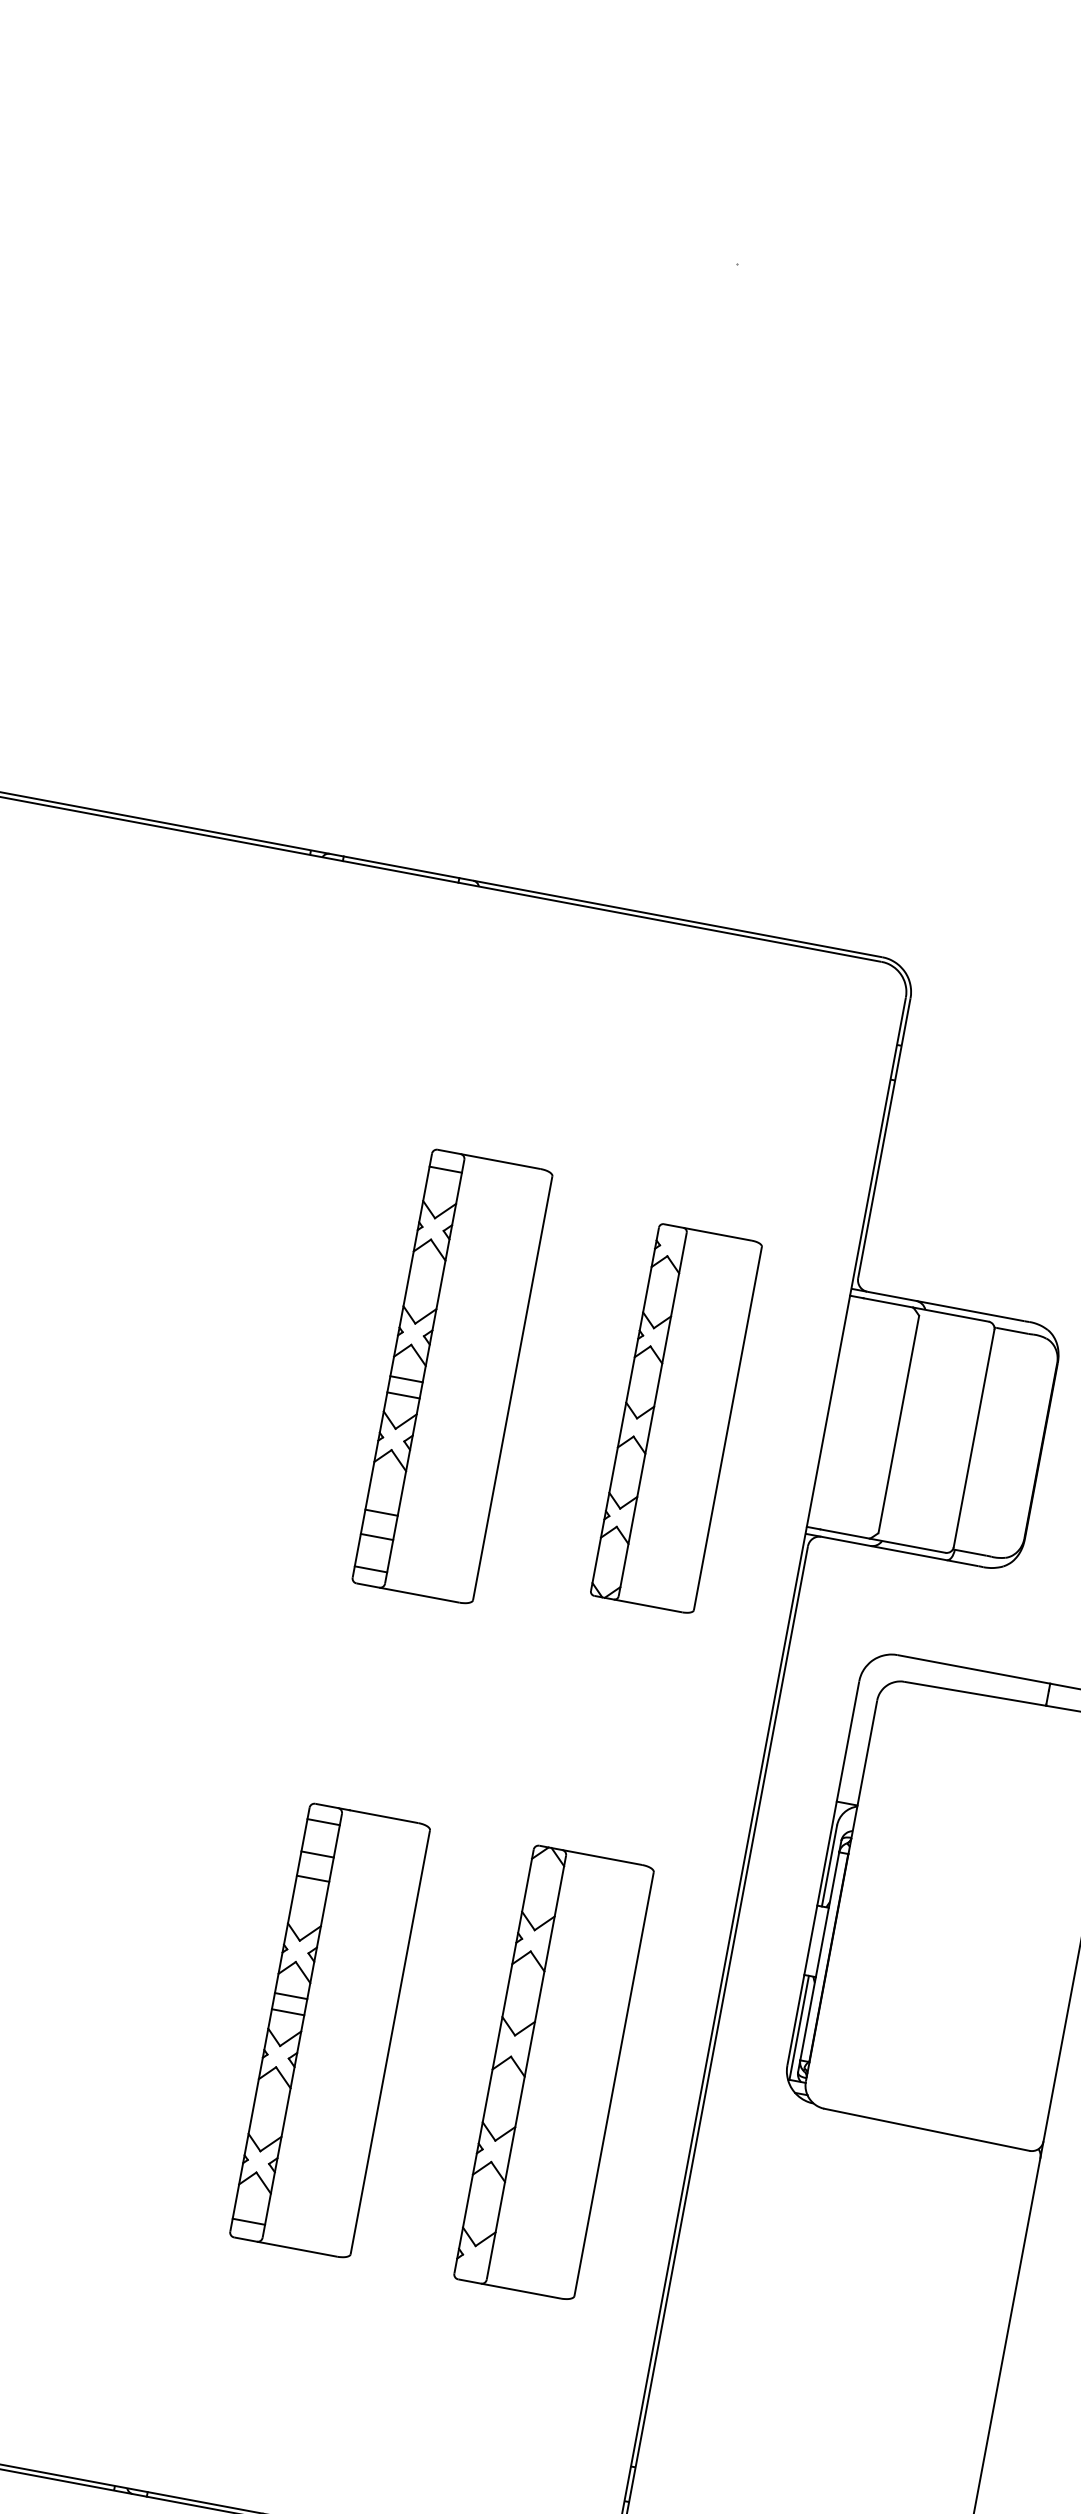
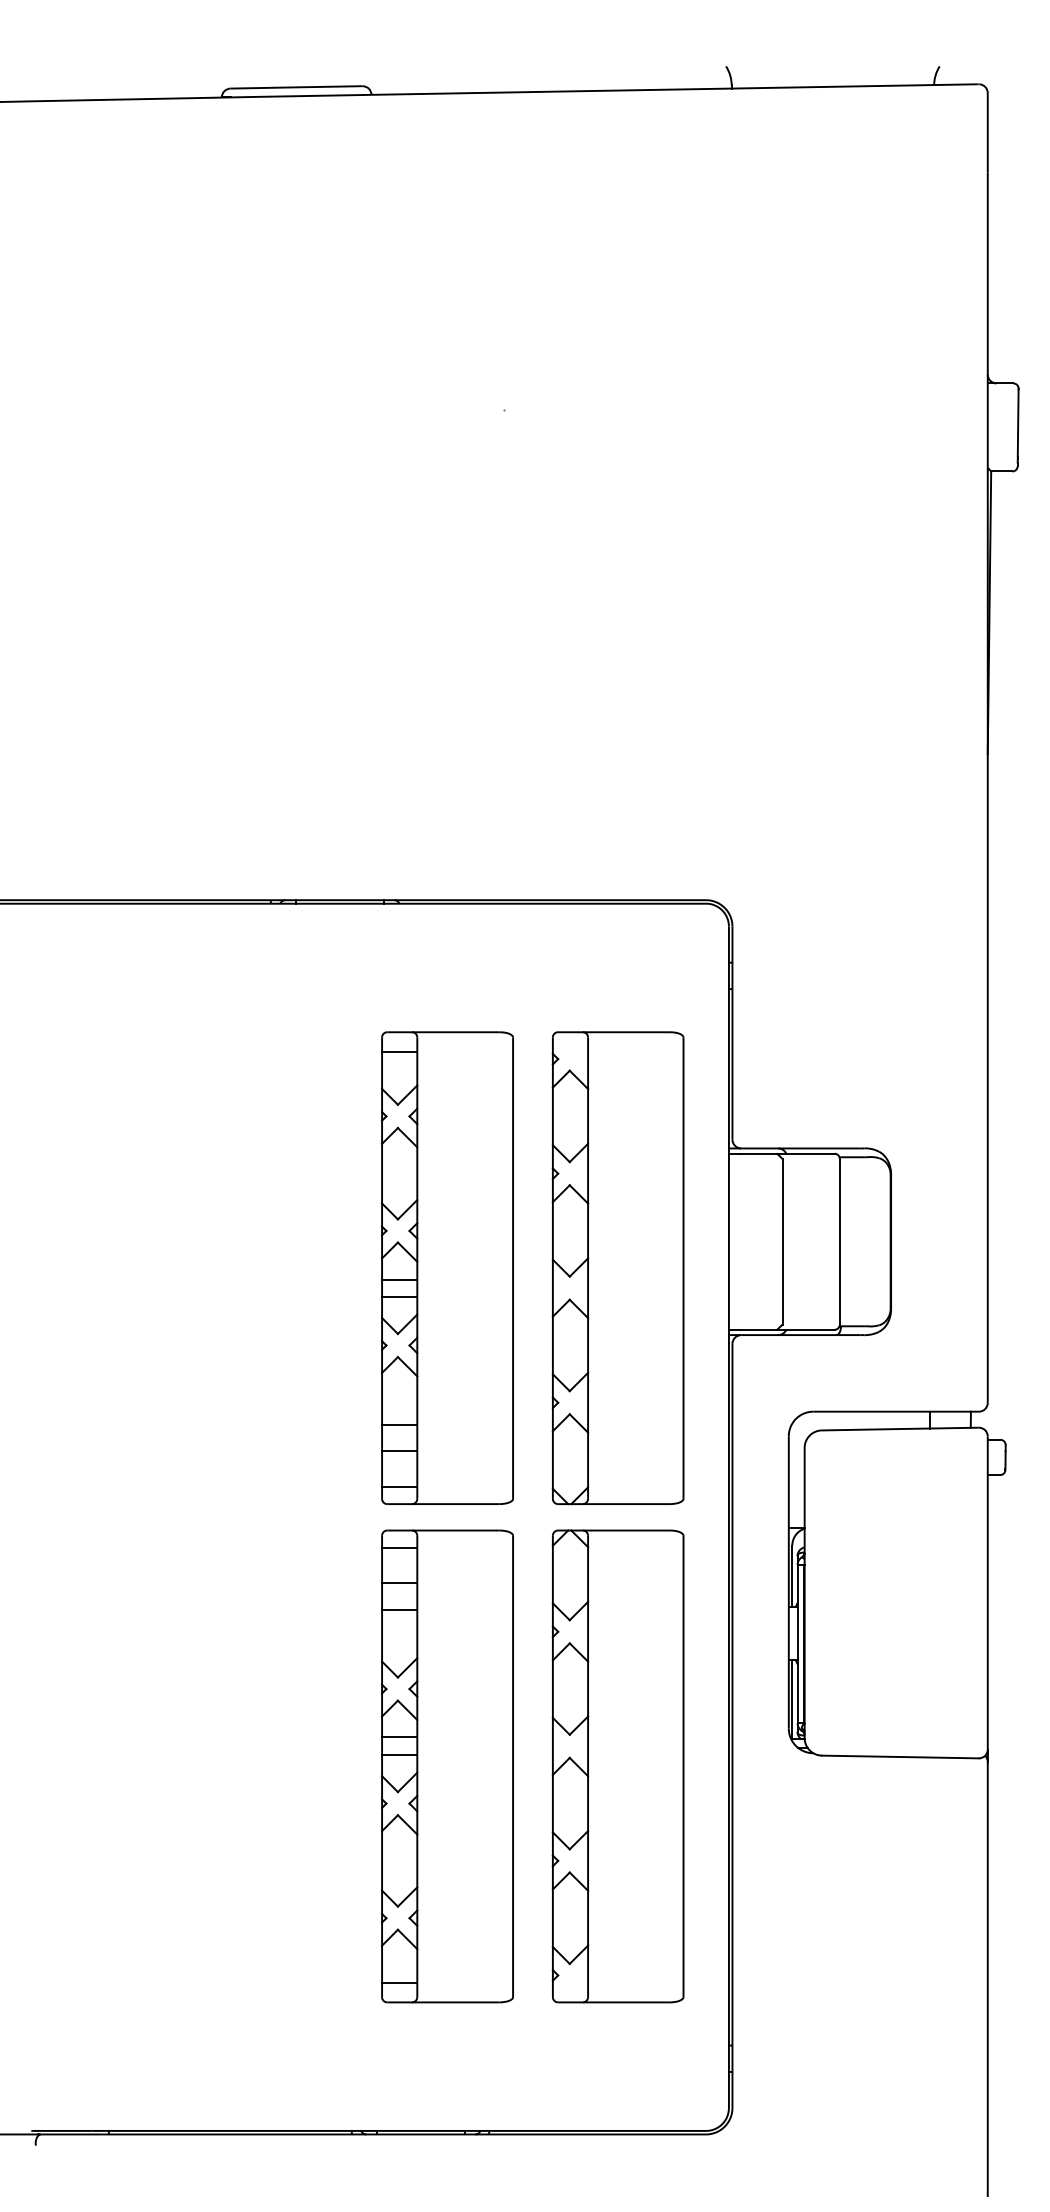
part: (452, 1377) -> (447, 1268), size x1.43
part: (675, 1419) -> (617, 1268), size x1.67
part: (330, 2031) -> (447, 1766), size x1.43
part: (553, 2072) -> (617, 1766), size x1.43

